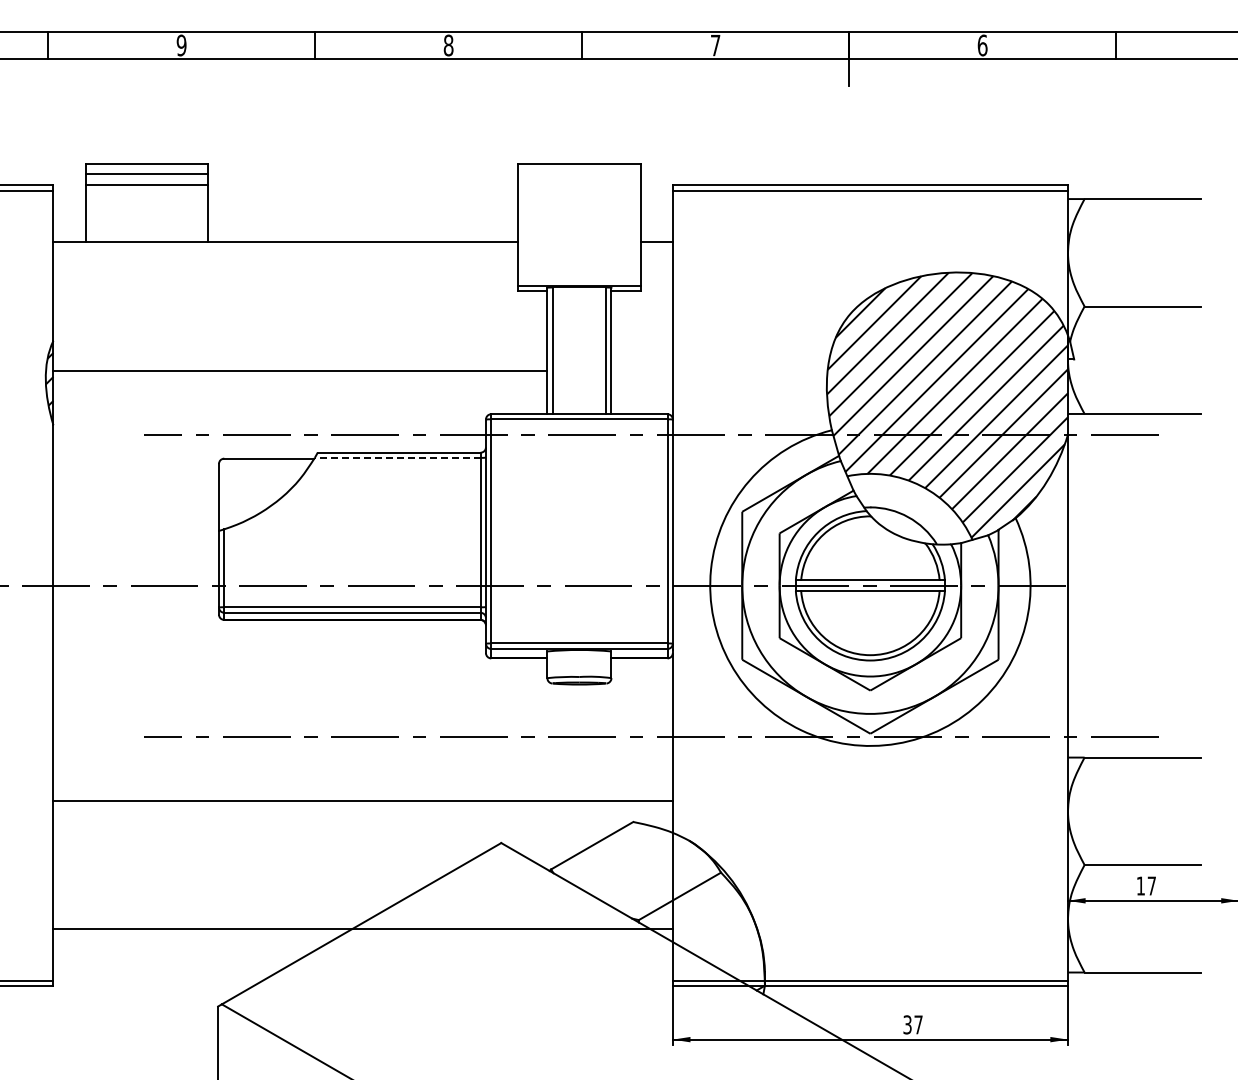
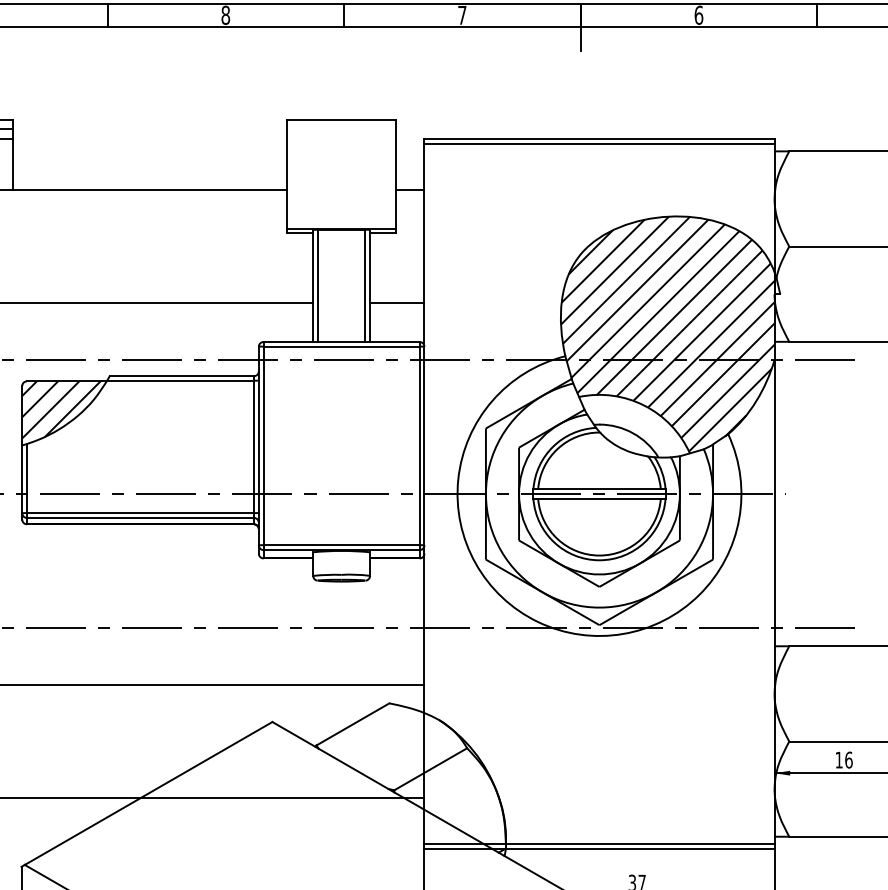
line: (641, 370) -> (396, 303), added
line: (397, 457) -> (180, 380), dashed -> solid
hatch: (262, 490) -> (60, 409), added
text: (1151, 885) -> (848, 759), 17 -> 16

